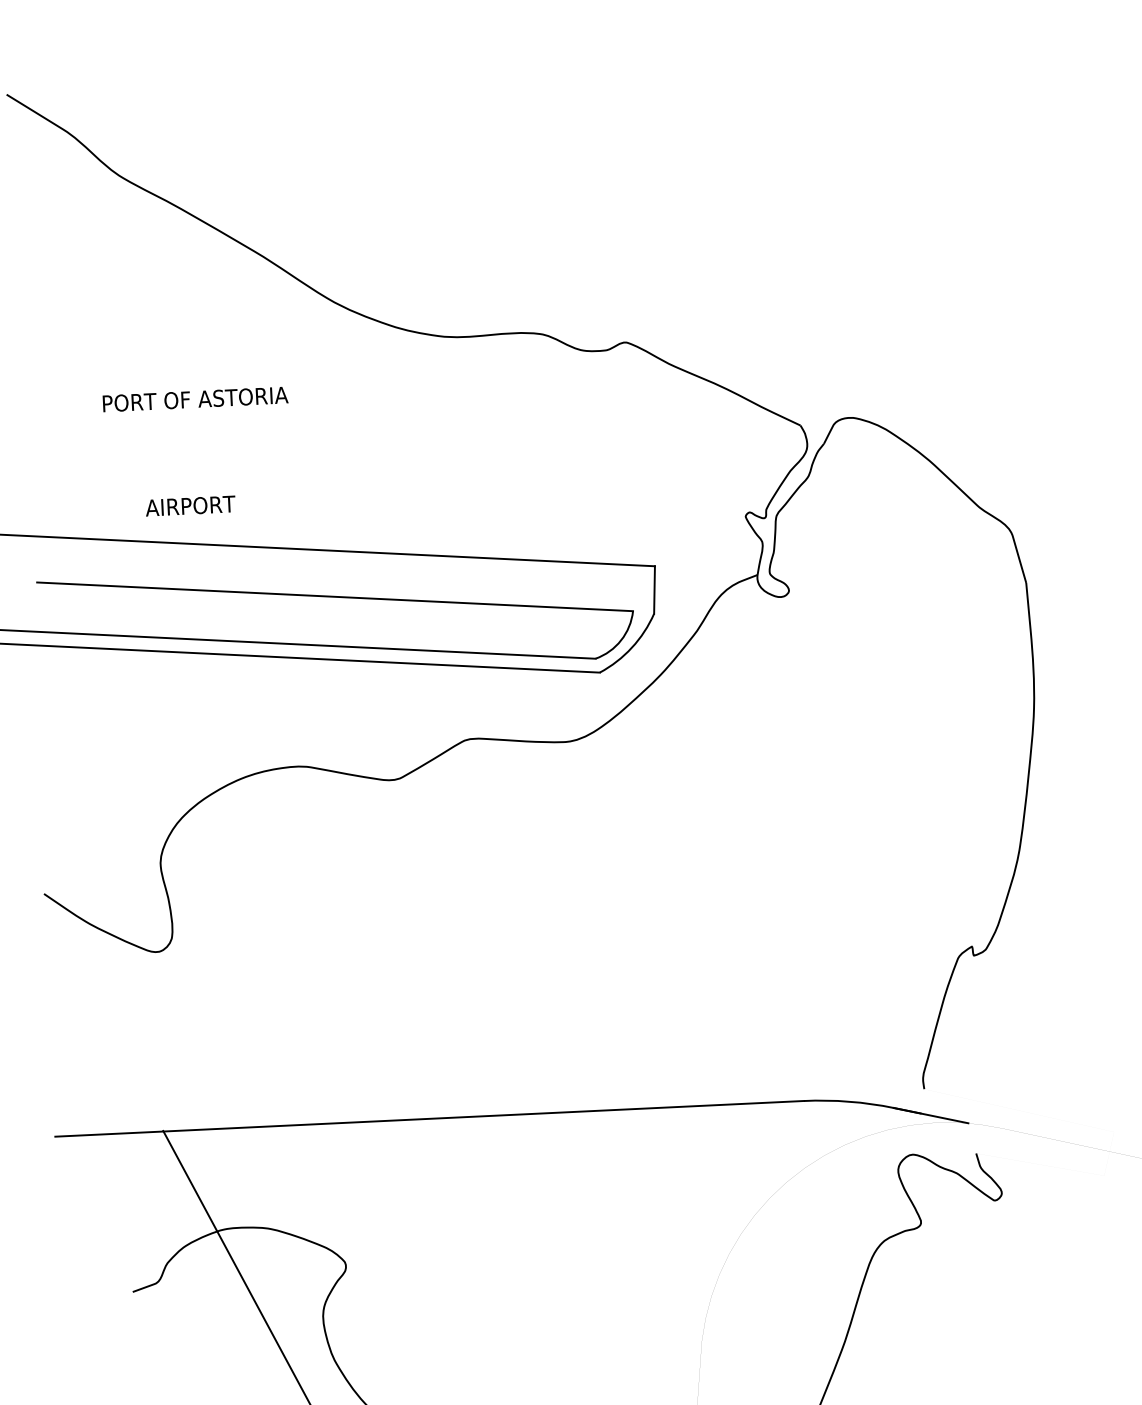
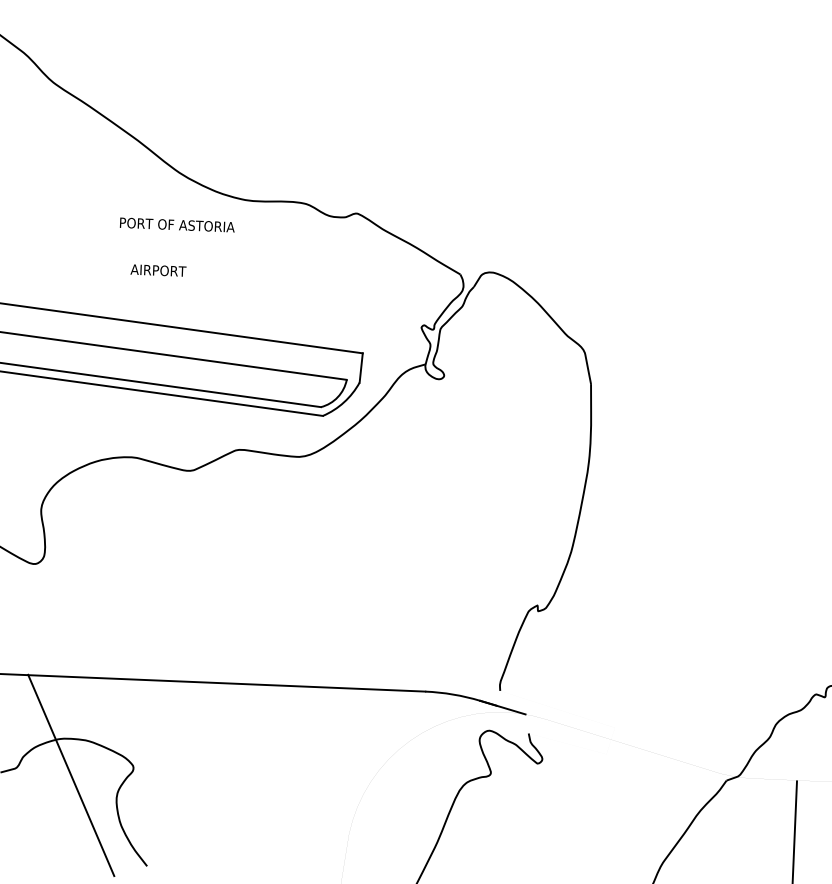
text: (194, 398) -> (176, 224), moved
text: (190, 505) -> (158, 270), moved

